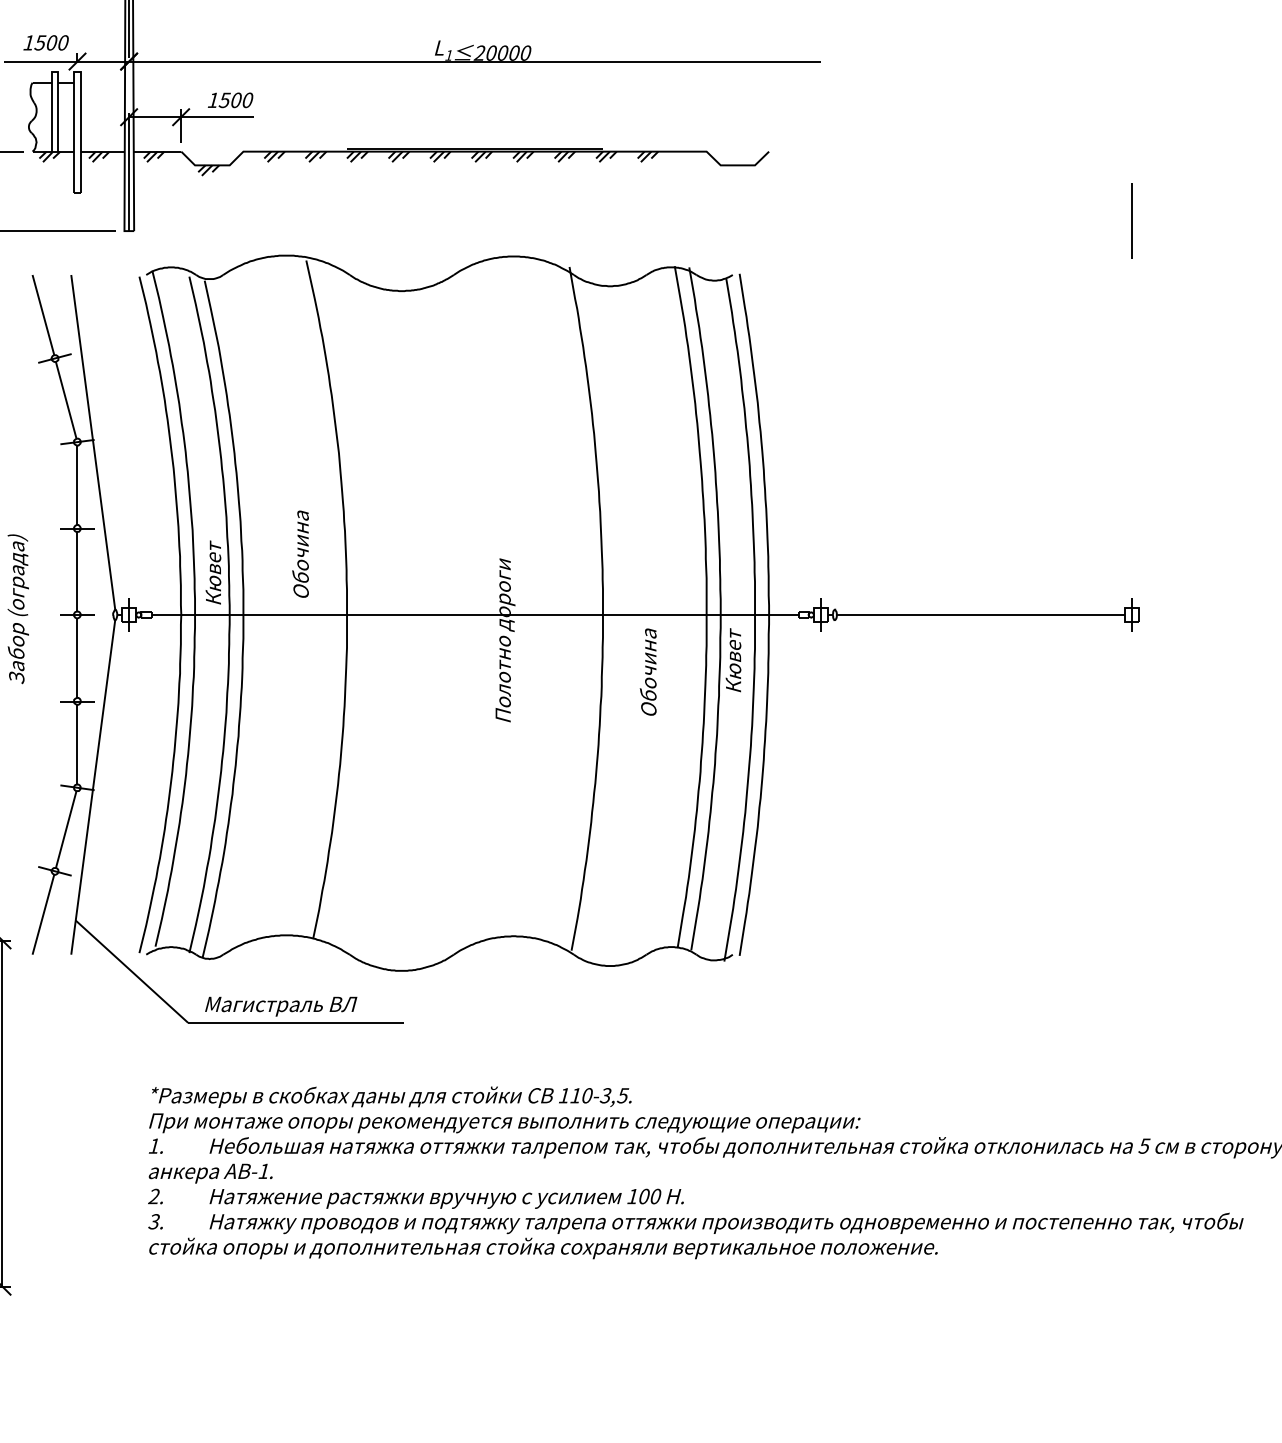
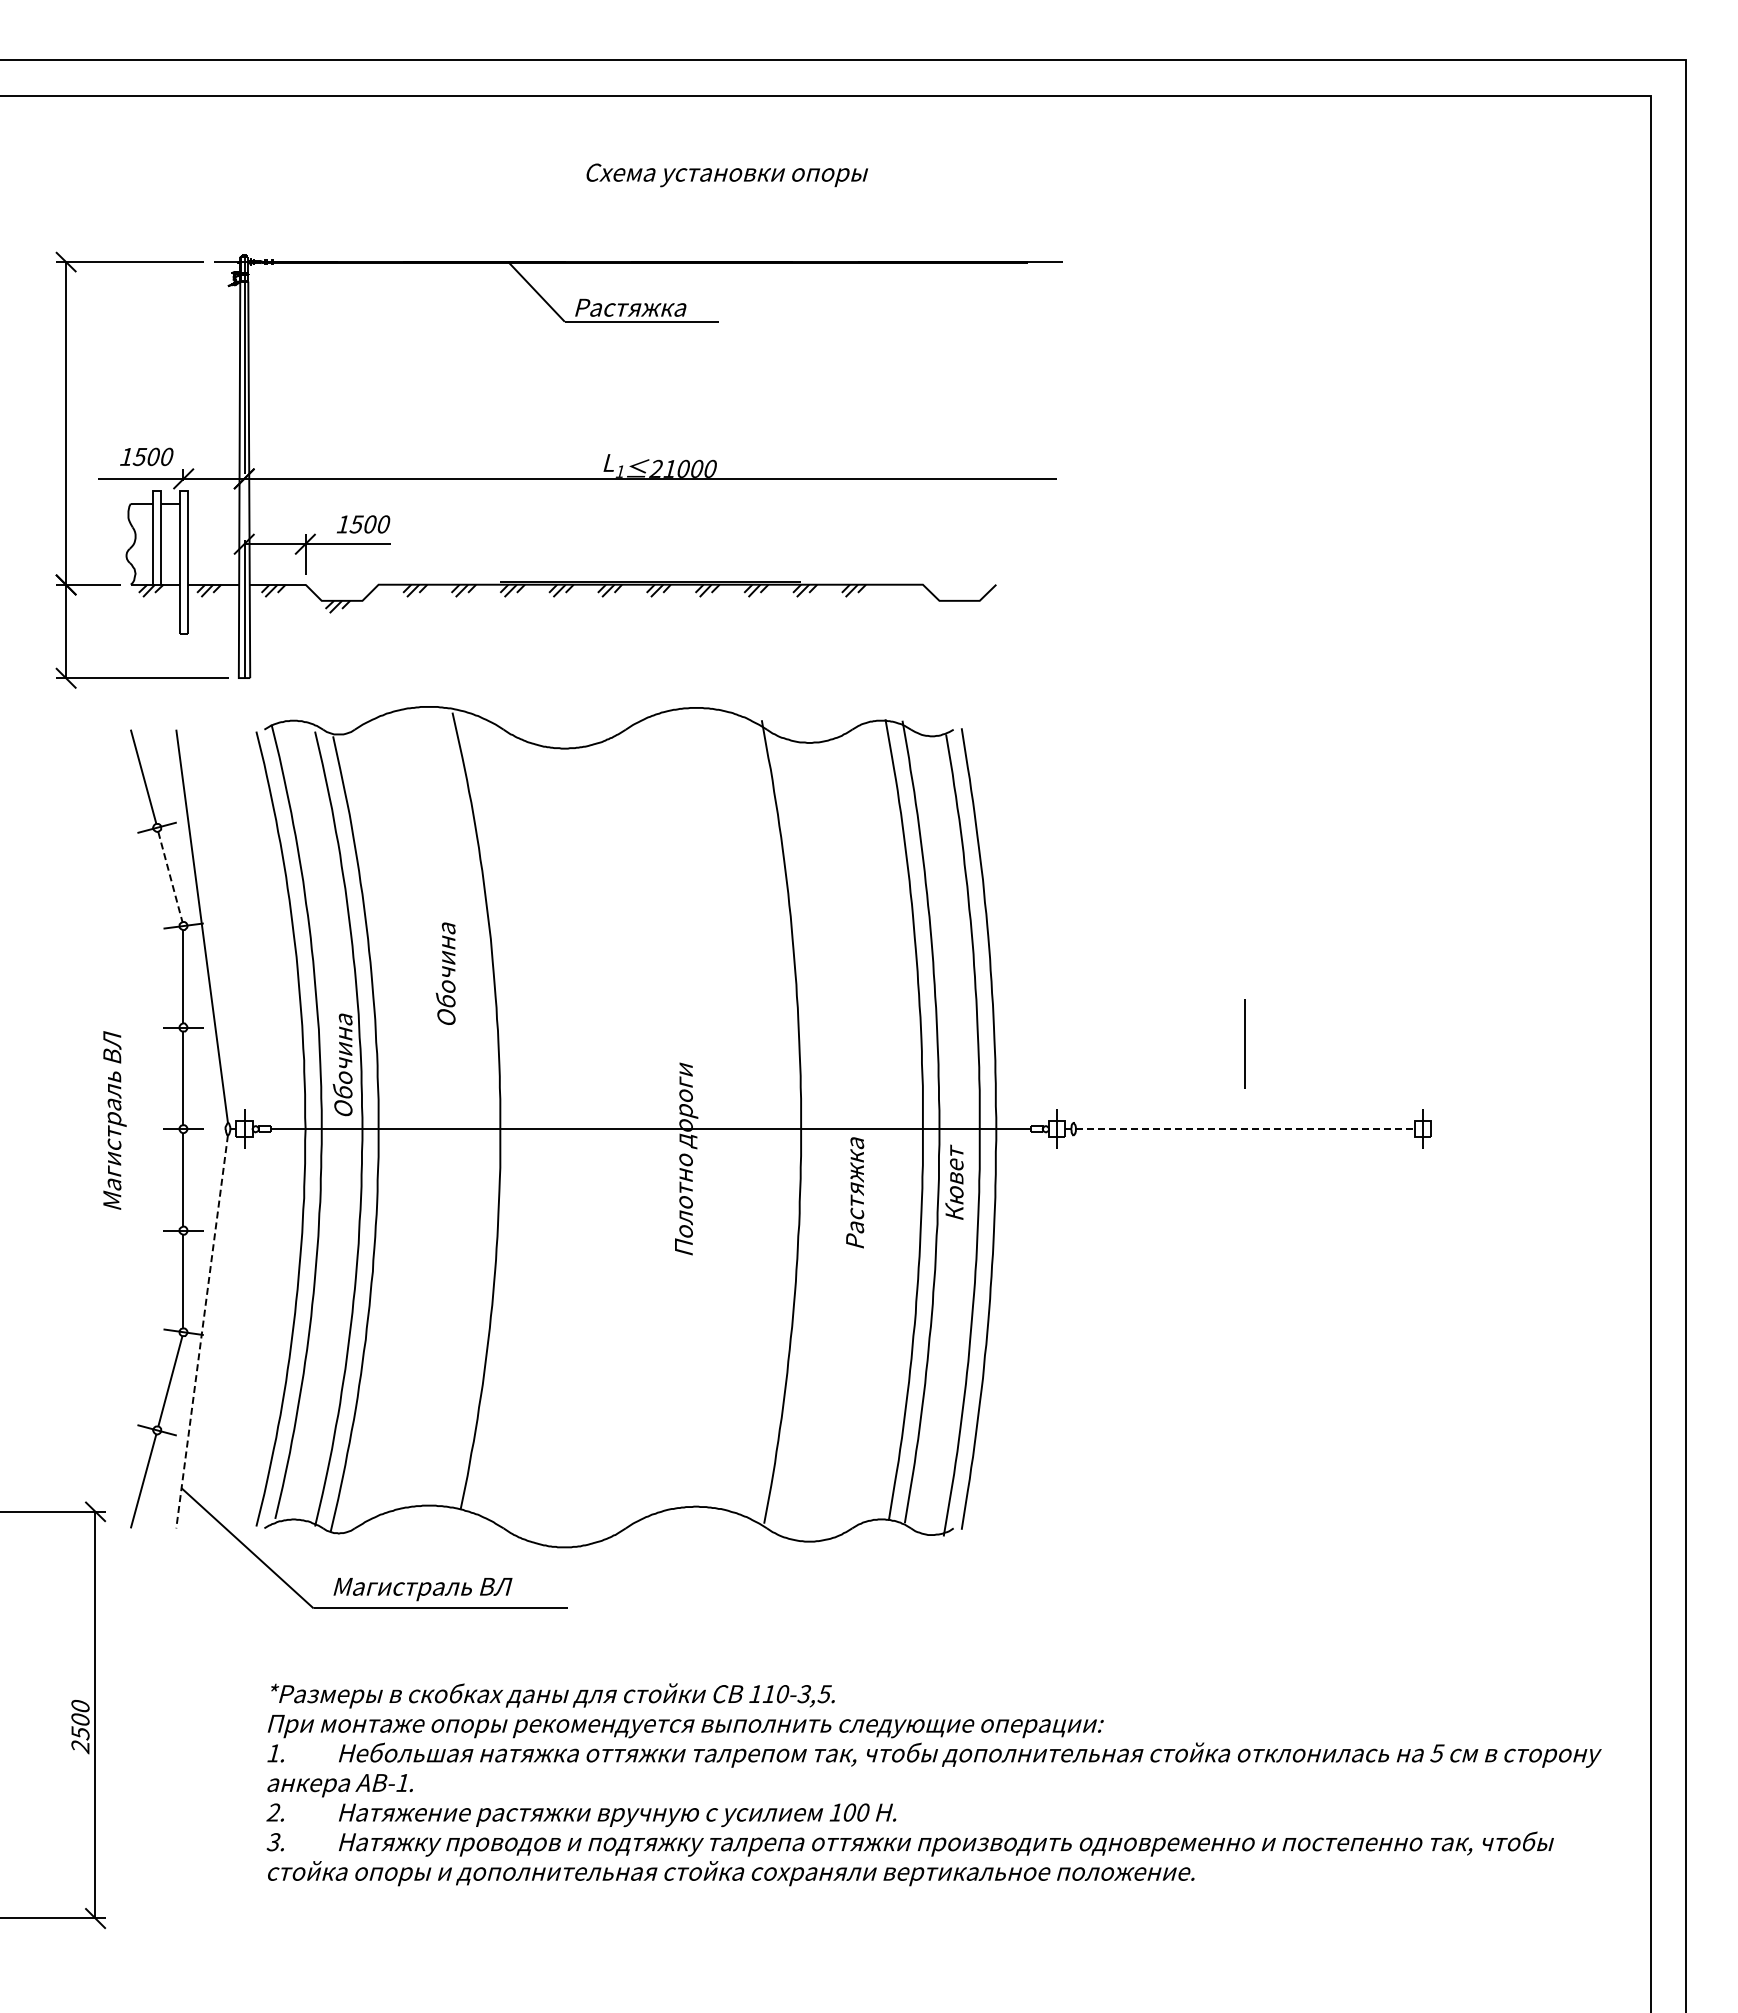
text: (490, 52) -> (669, 468), 20000 -> 21000
line: (1131, 220) -> (1244, 1043), moved
line: (66, 400) -> (170, 877), solid -> dashed
text: (300, 553) -> (445, 973), moved
text: (212, 559) -> (342, 1064), Кювет -> Обочина
text: (17, 607) -> (113, 1120), Забор (ограда) -> Магистраль ВЛ
line: (981, 615) -> (1245, 1129), solid -> dashed
text: (648, 668) -> (854, 1192), Обочина -> Растяжка
line: (93, 788) -> (202, 1332), solid -> dashed

